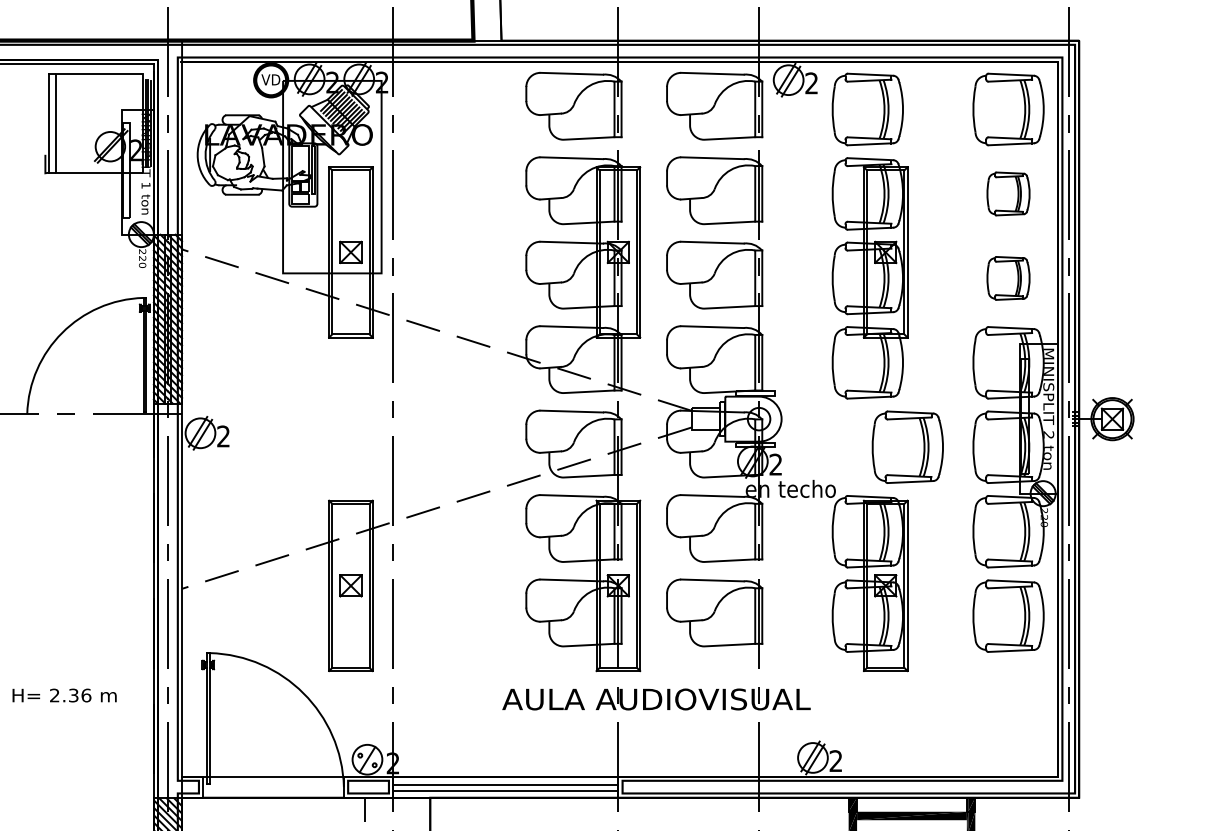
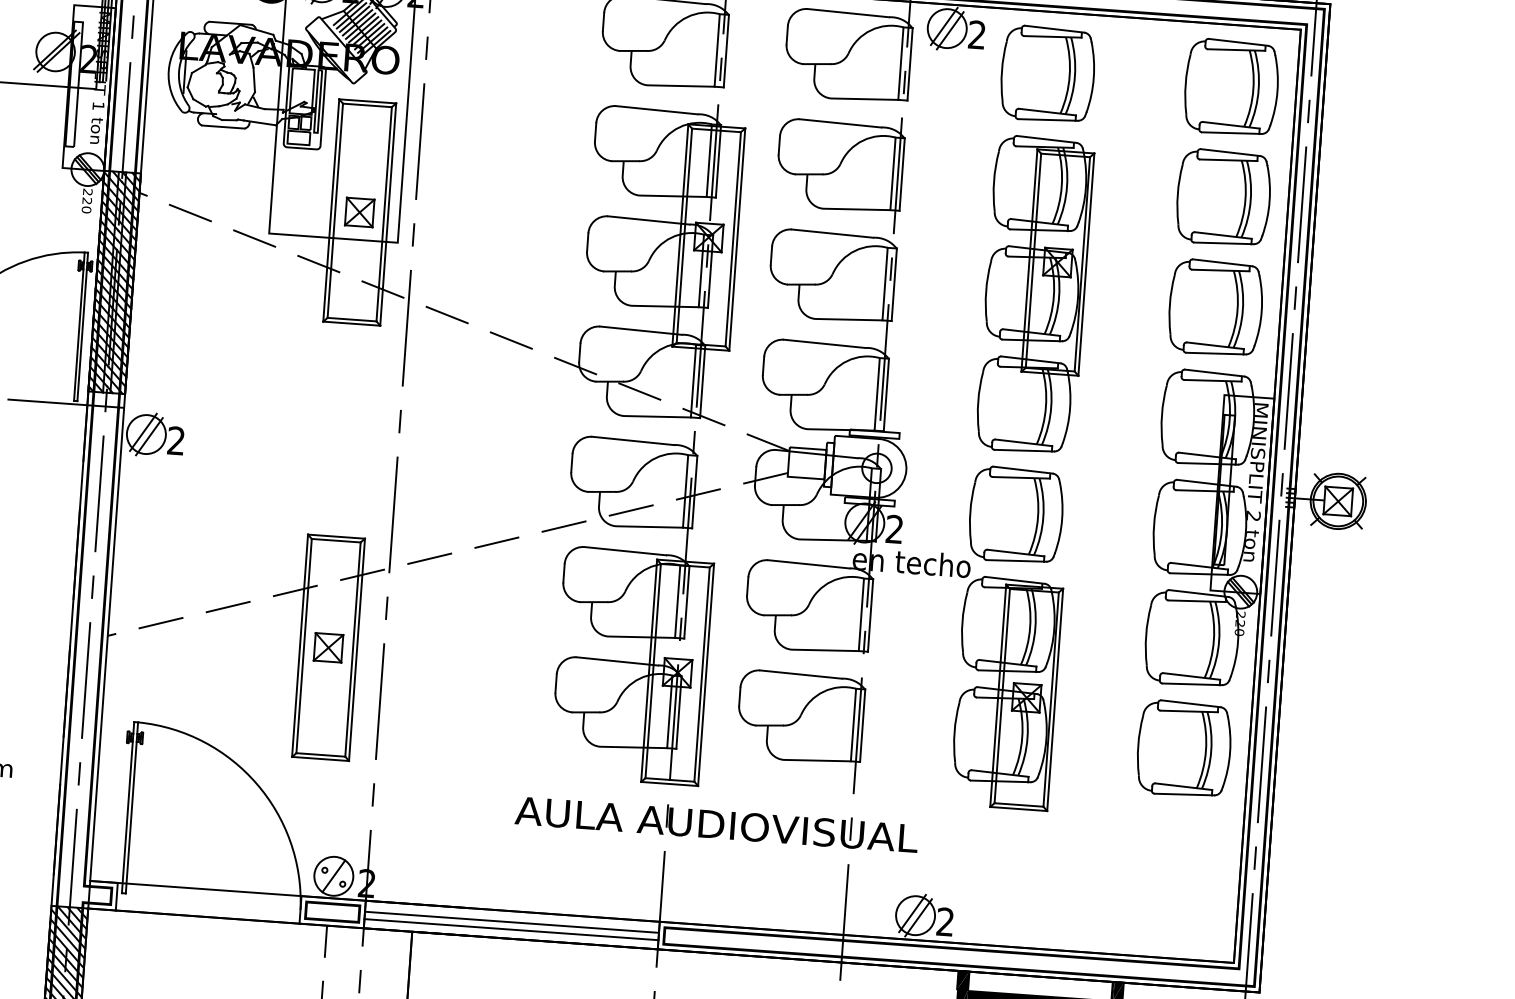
part: (1008, 193) -> (1223, 197), size x1.67
part: (1008, 278) -> (1215, 308), size x1.67
part: (907, 446) -> (1015, 514), moved

